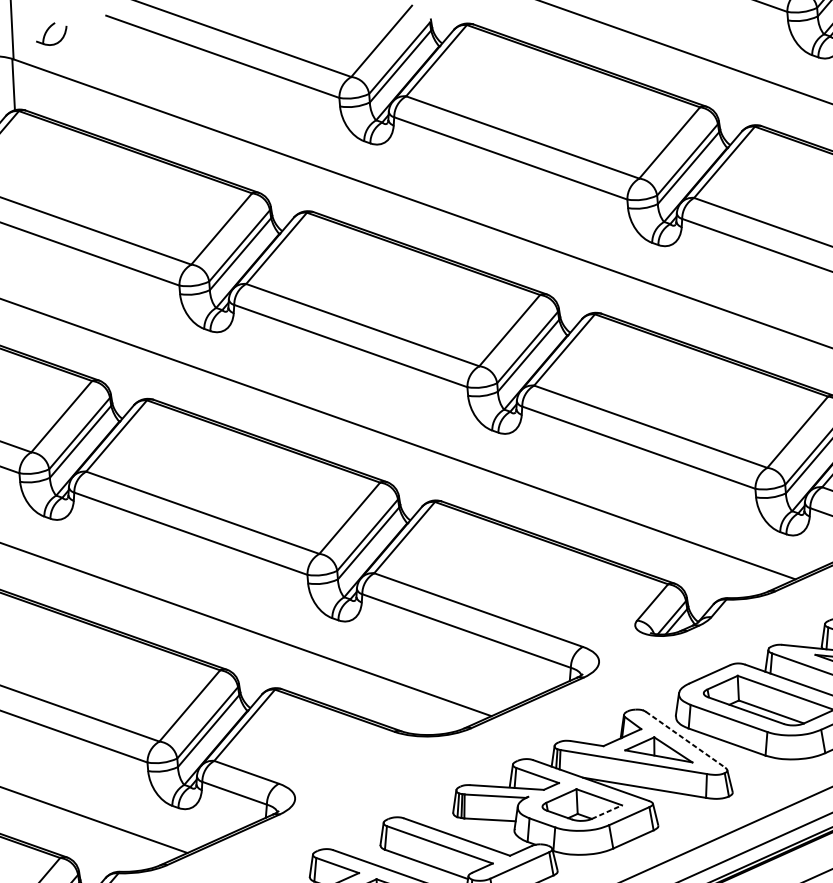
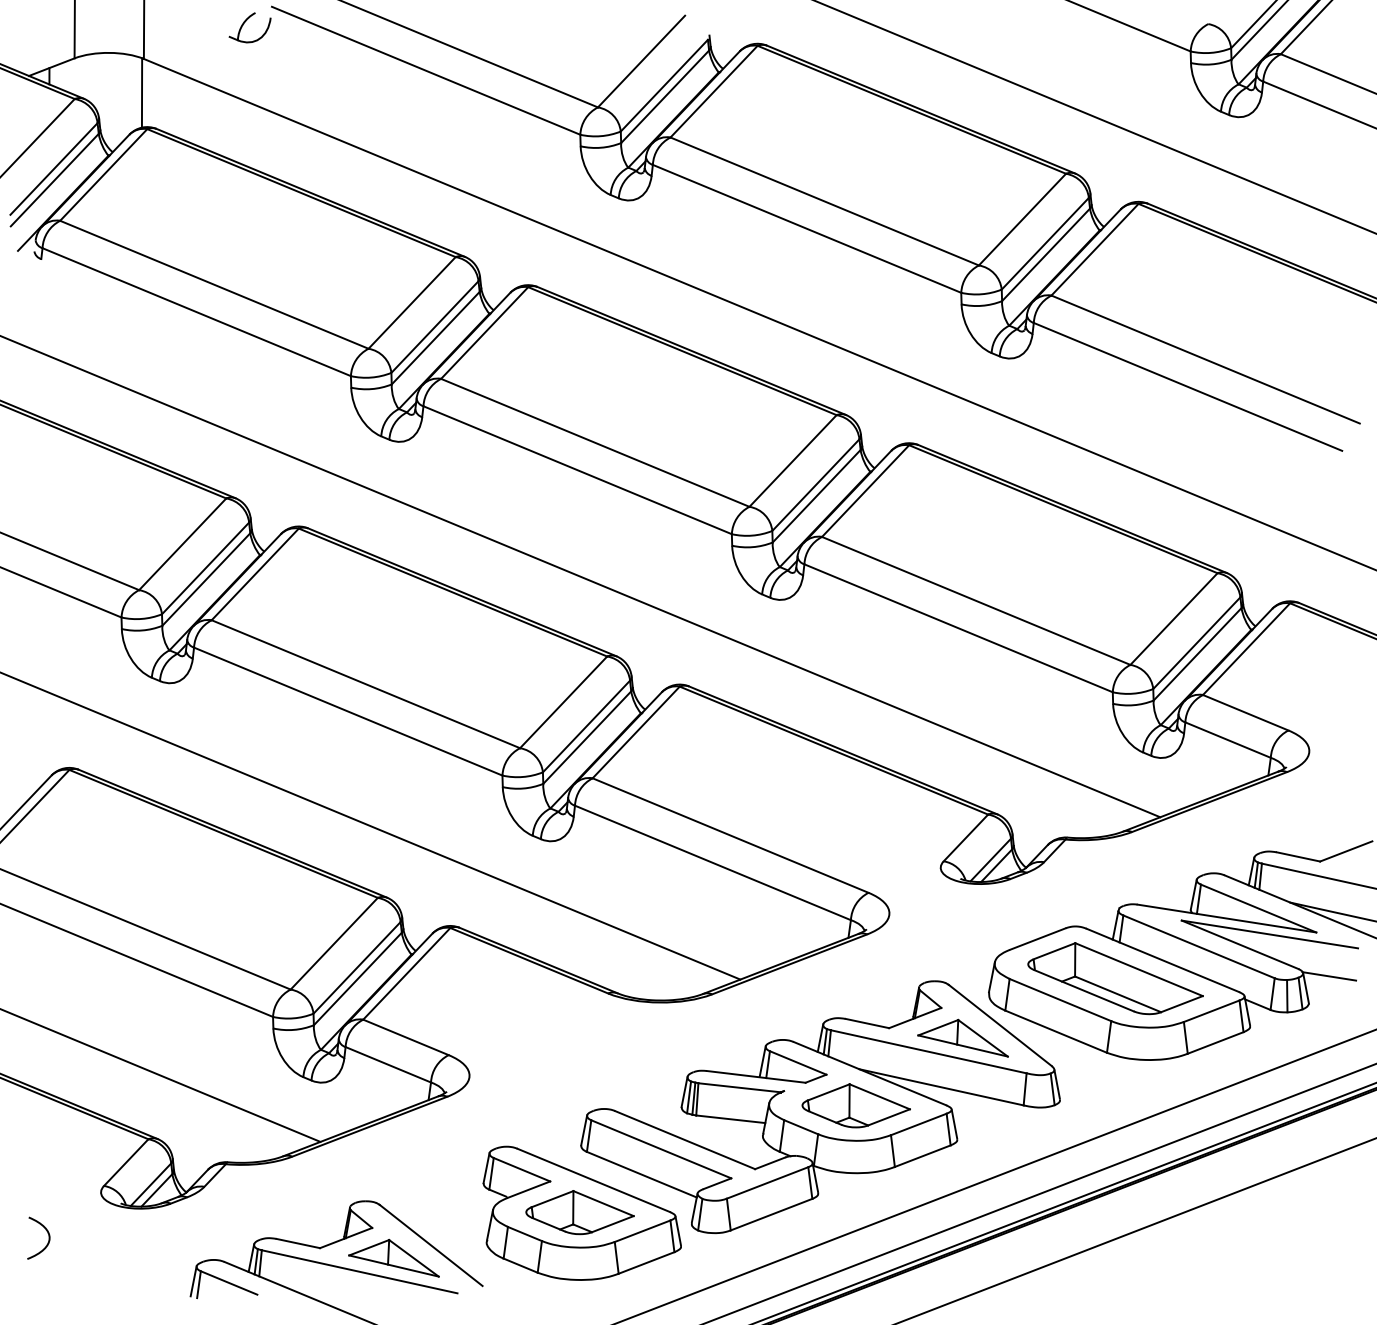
part: (46, 32) -> (243, 25), moved
line: (685, 739) -> (1000, 1025), dashed -> solid
line: (607, 812) -> (889, 1117), dashed -> solid

